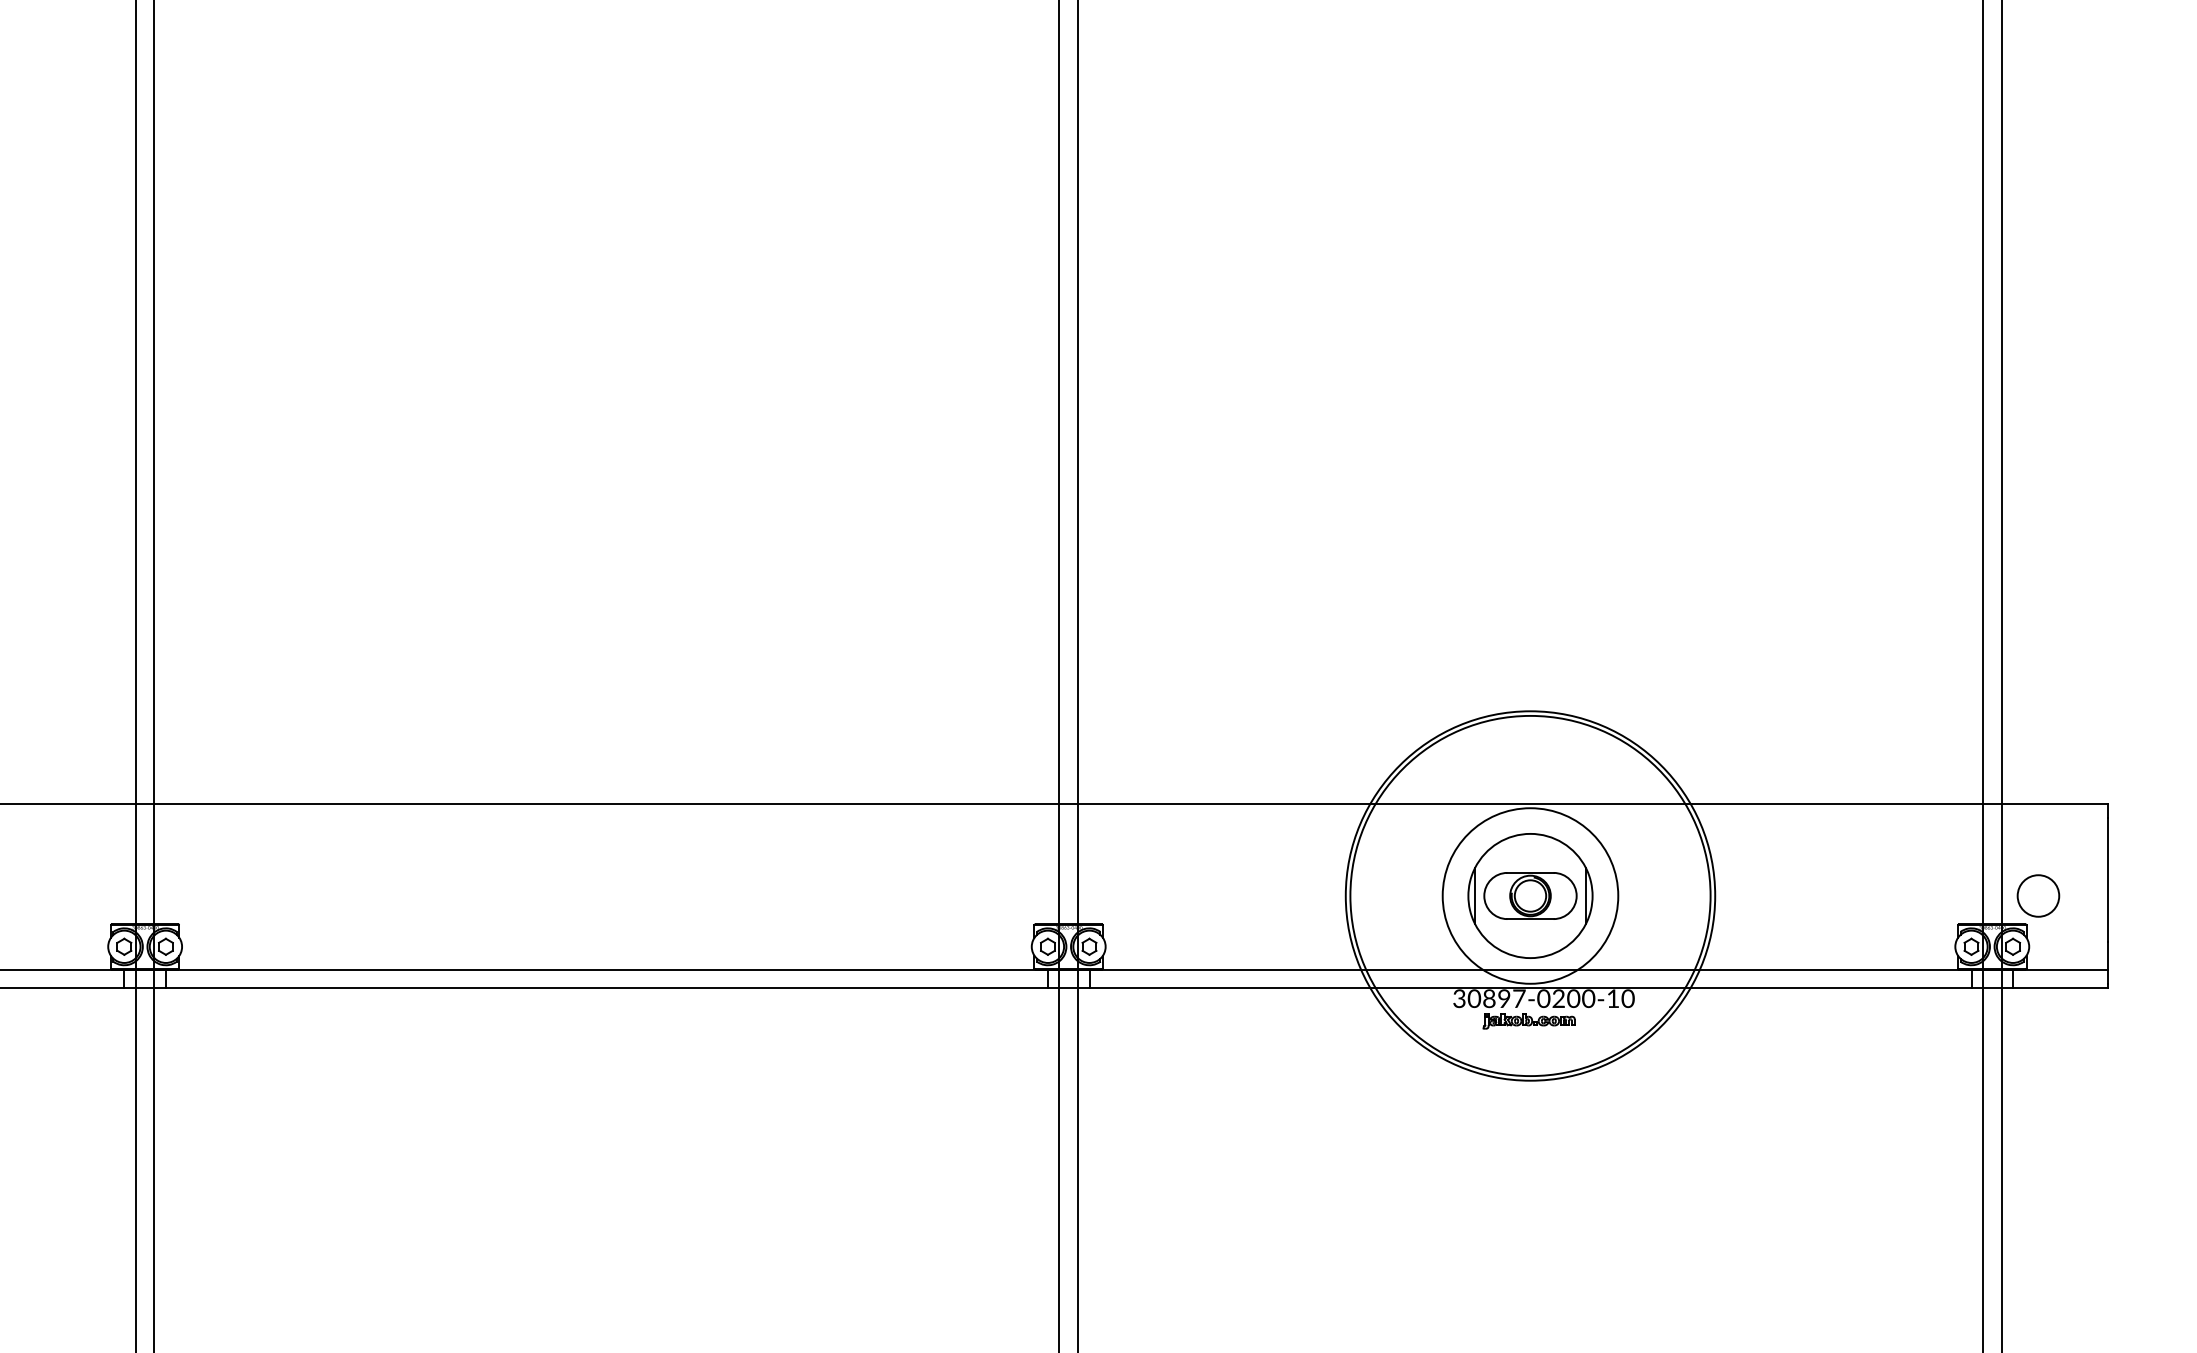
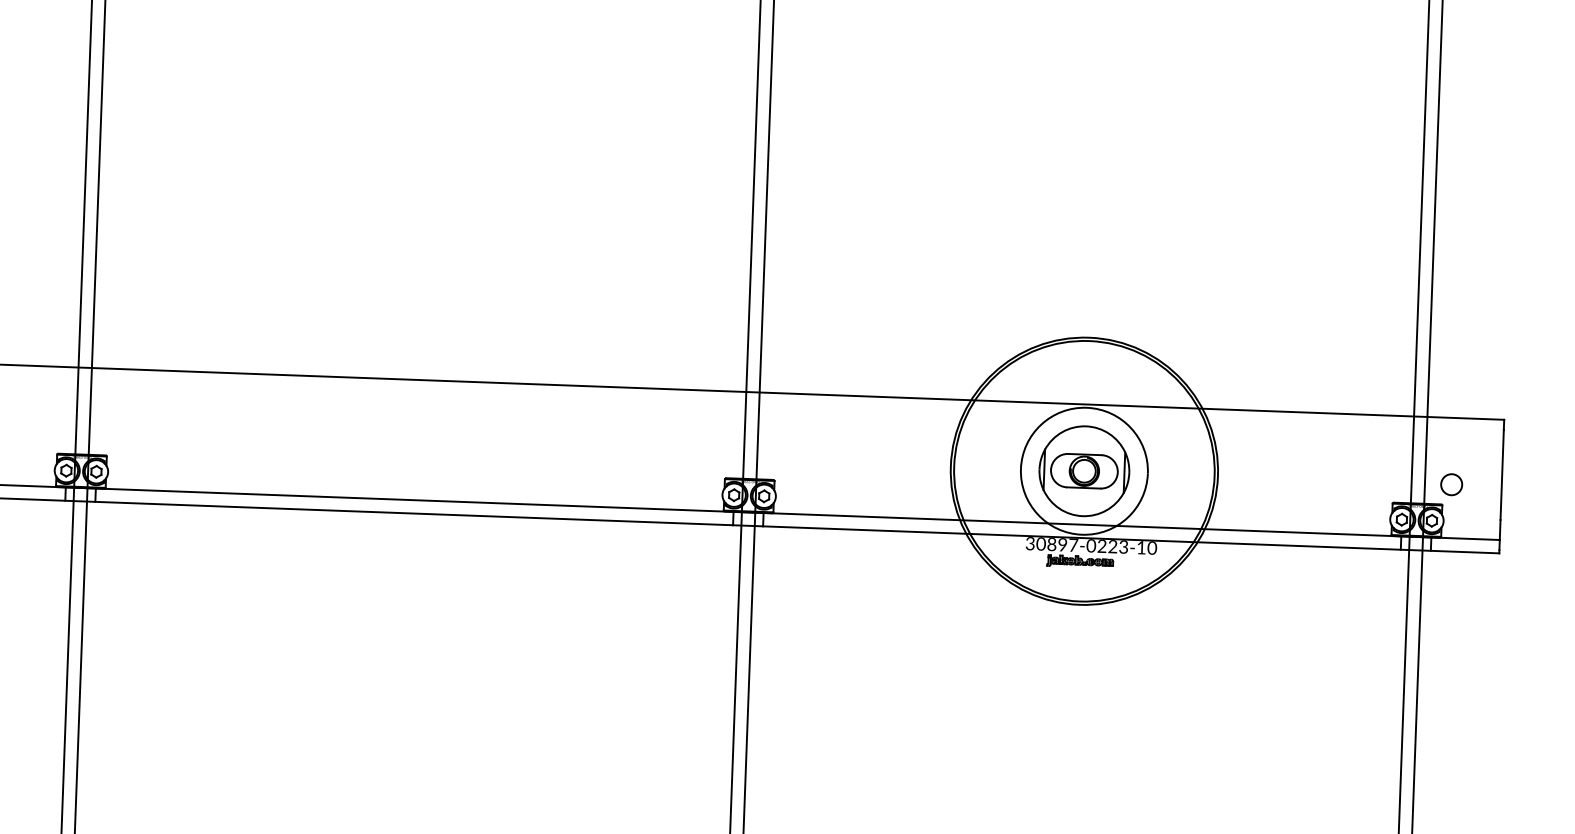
circle: (2038, 895) -> (1451, 484), size x0.7
text: (1581, 998) -> (1118, 546), 30897-0200-10 -> 30897-0223-10

